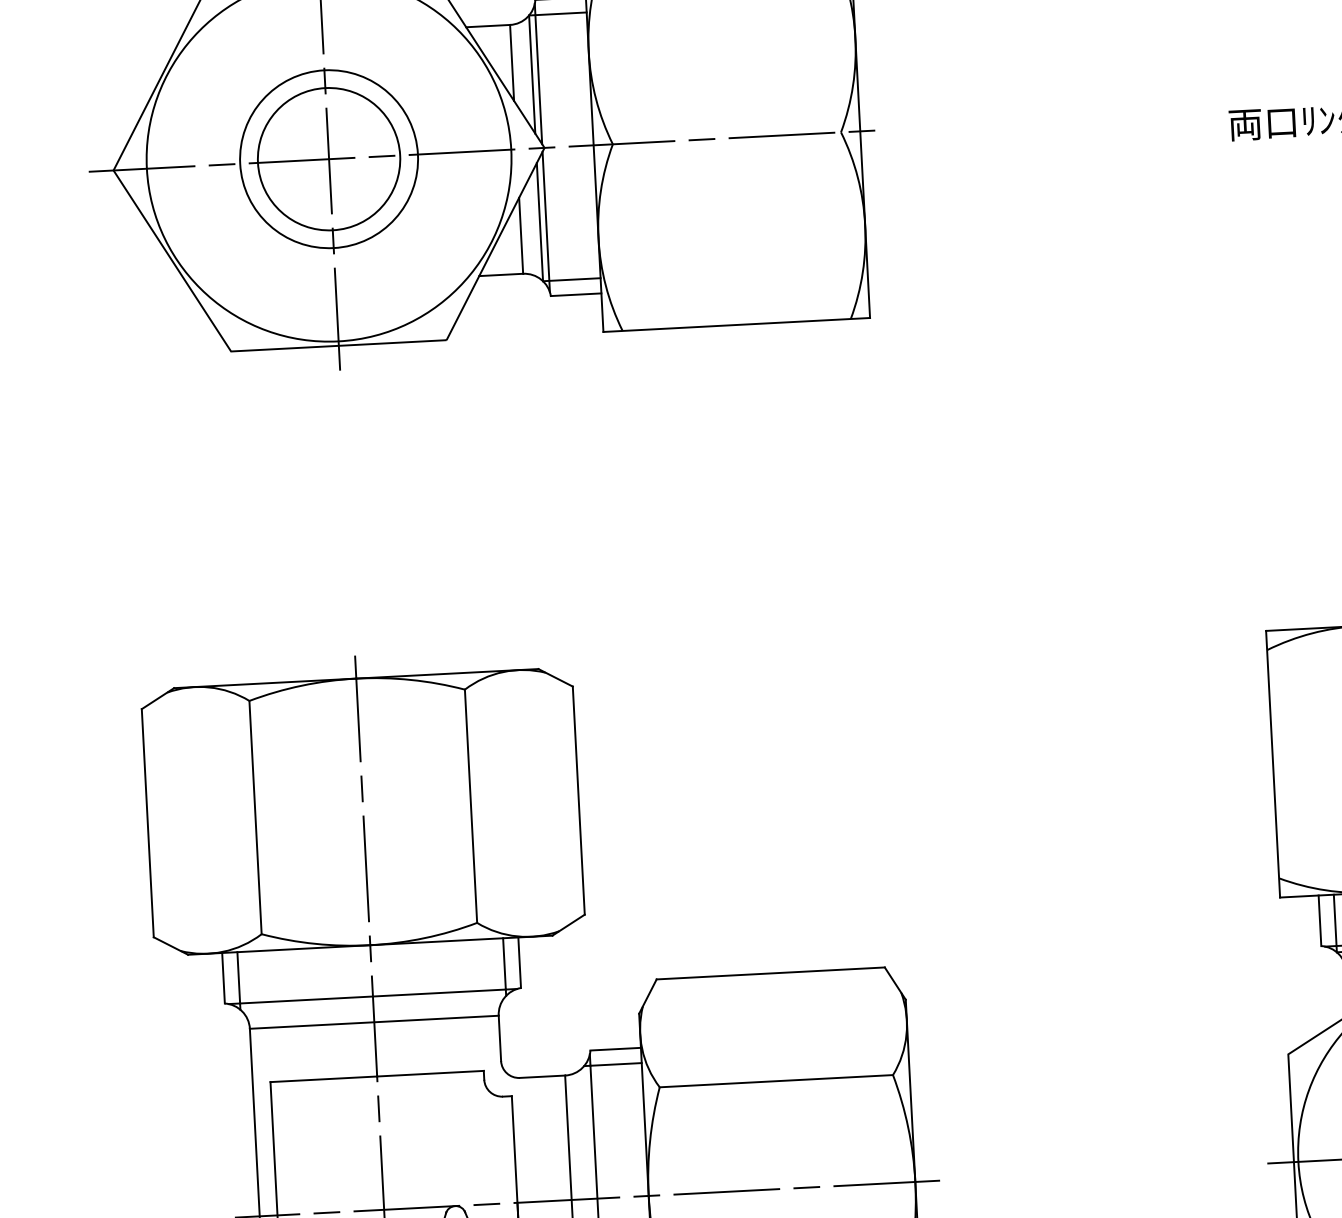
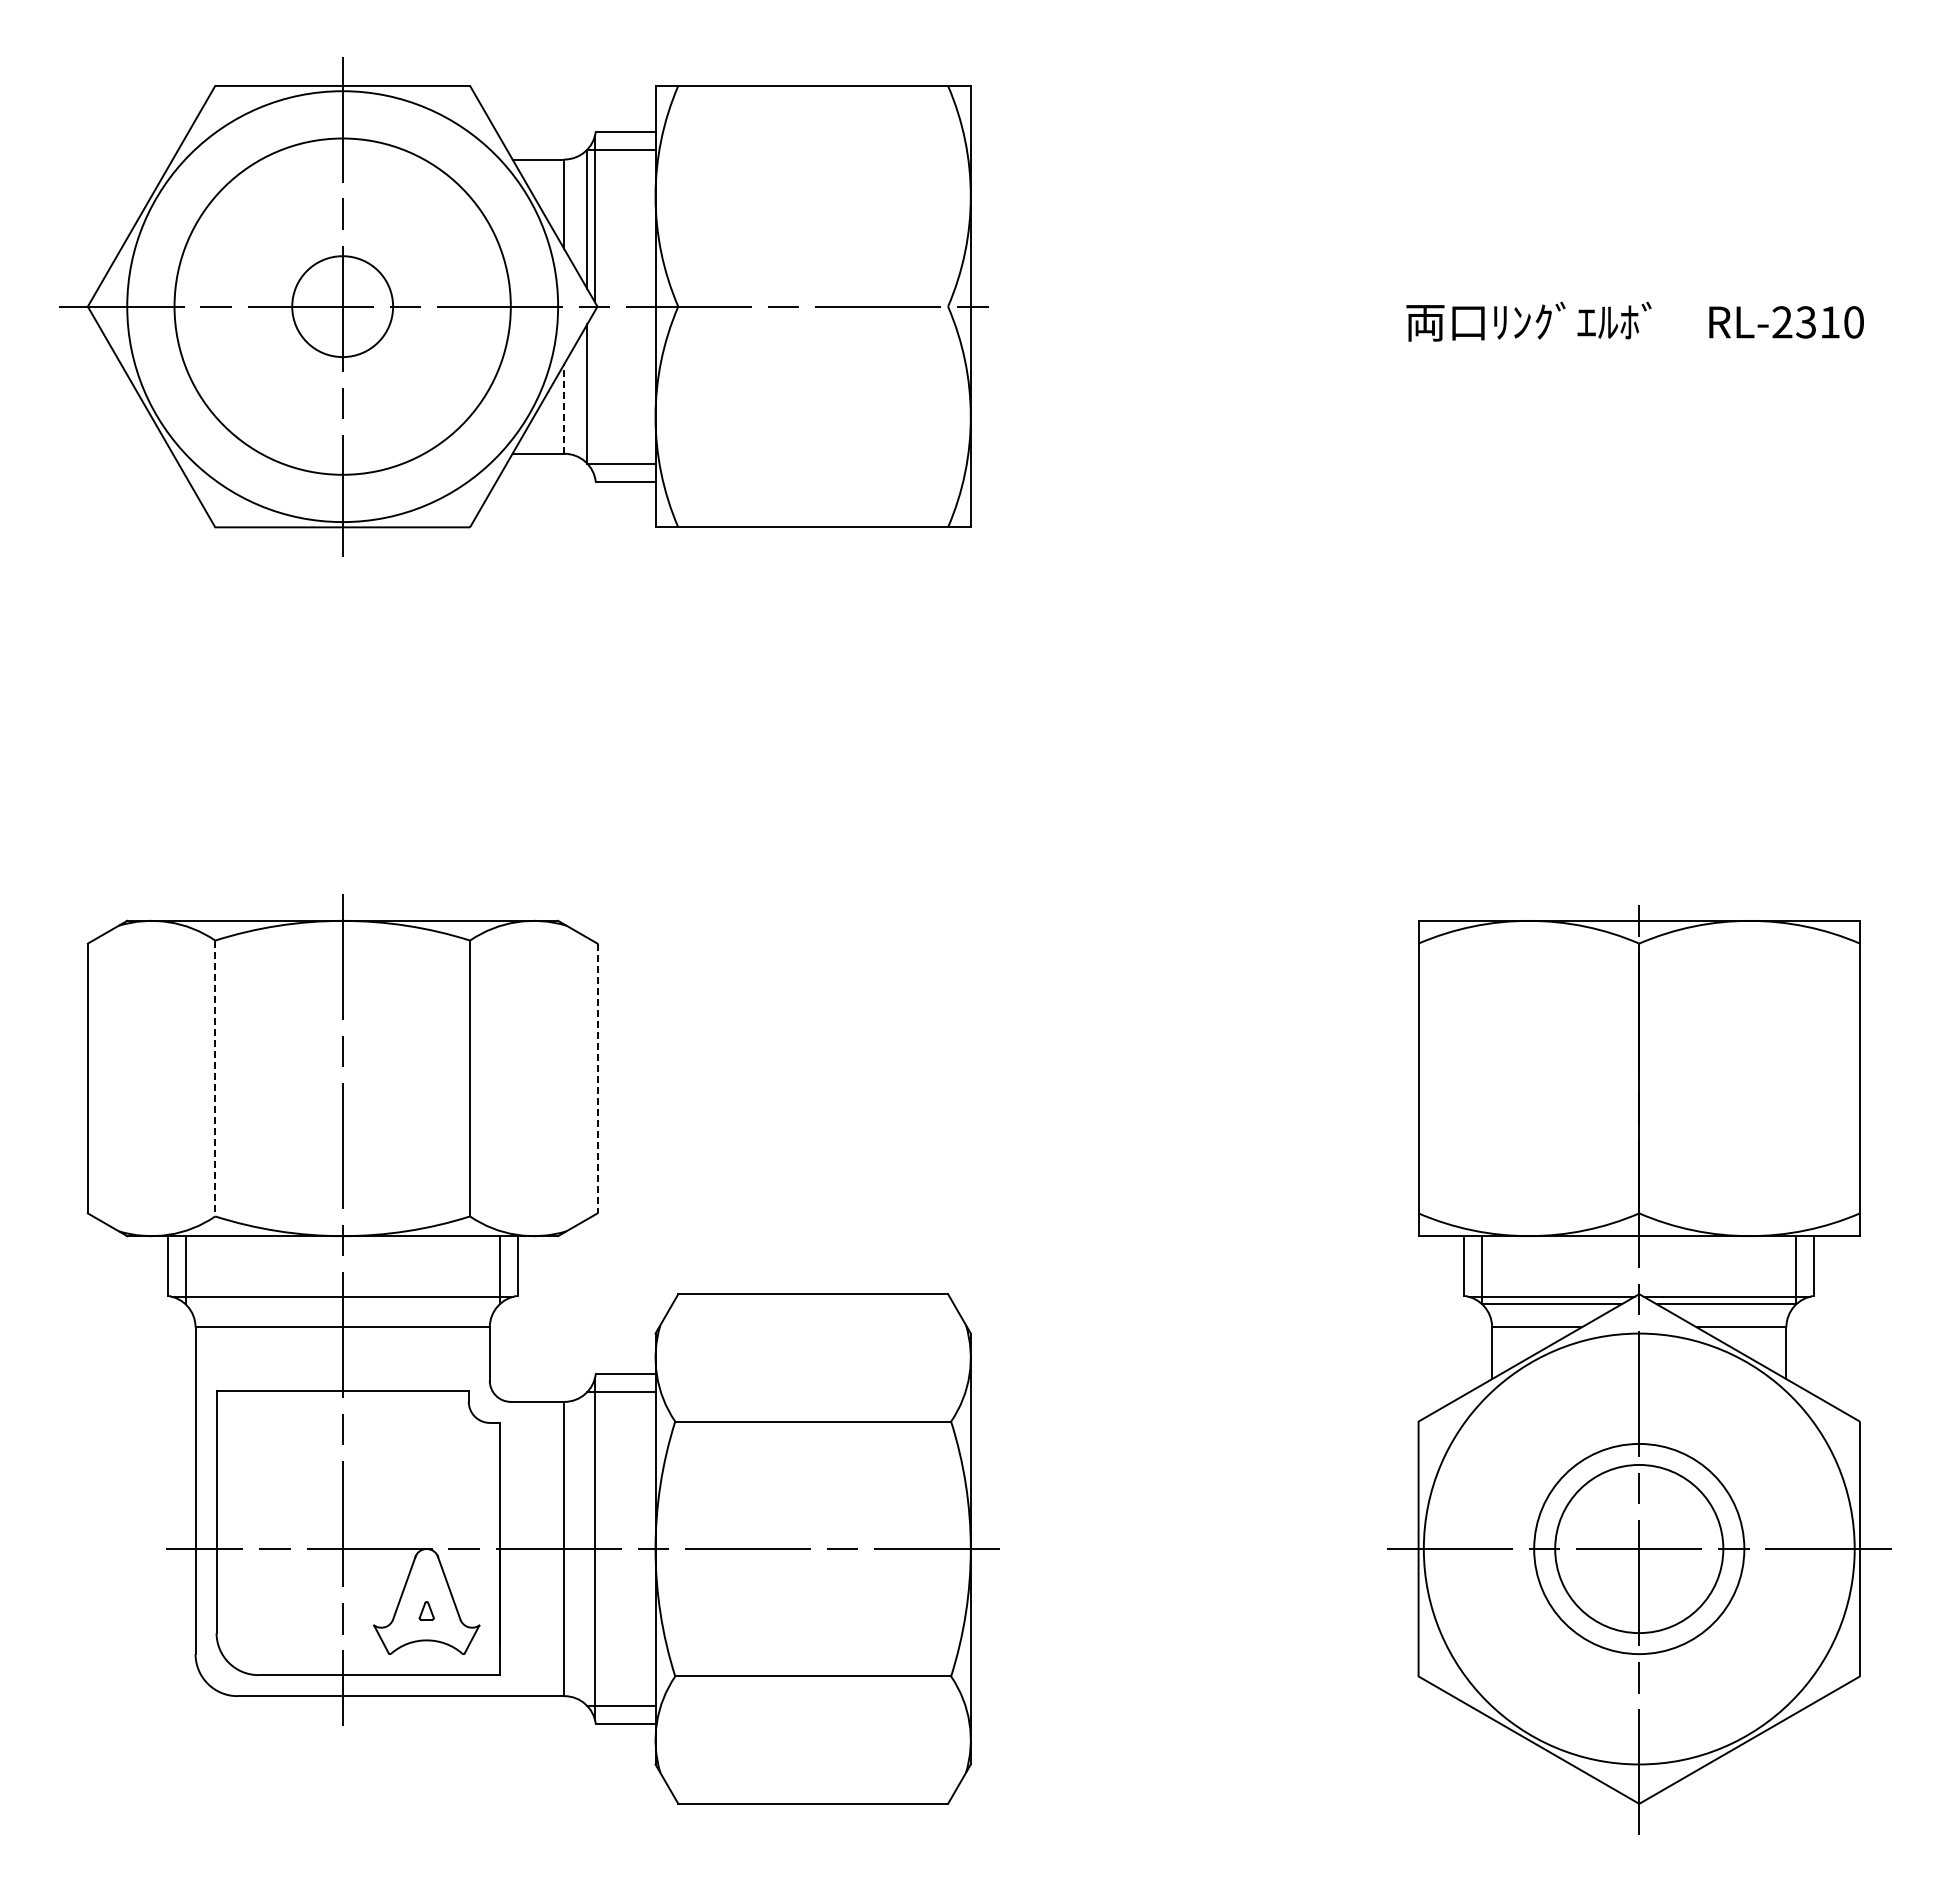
circle: (328, 159) -> (342, 306), size x0.6
circle: (328, 159) -> (342, 306), size x1.6
line: (545, 222) -> (594, 394), removed
line: (521, 235) -> (564, 408), solid -> dashed
line: (578, 800) -> (597, 1078), solid -> dashed
line: (255, 817) -> (215, 1078), solid -> dashed

